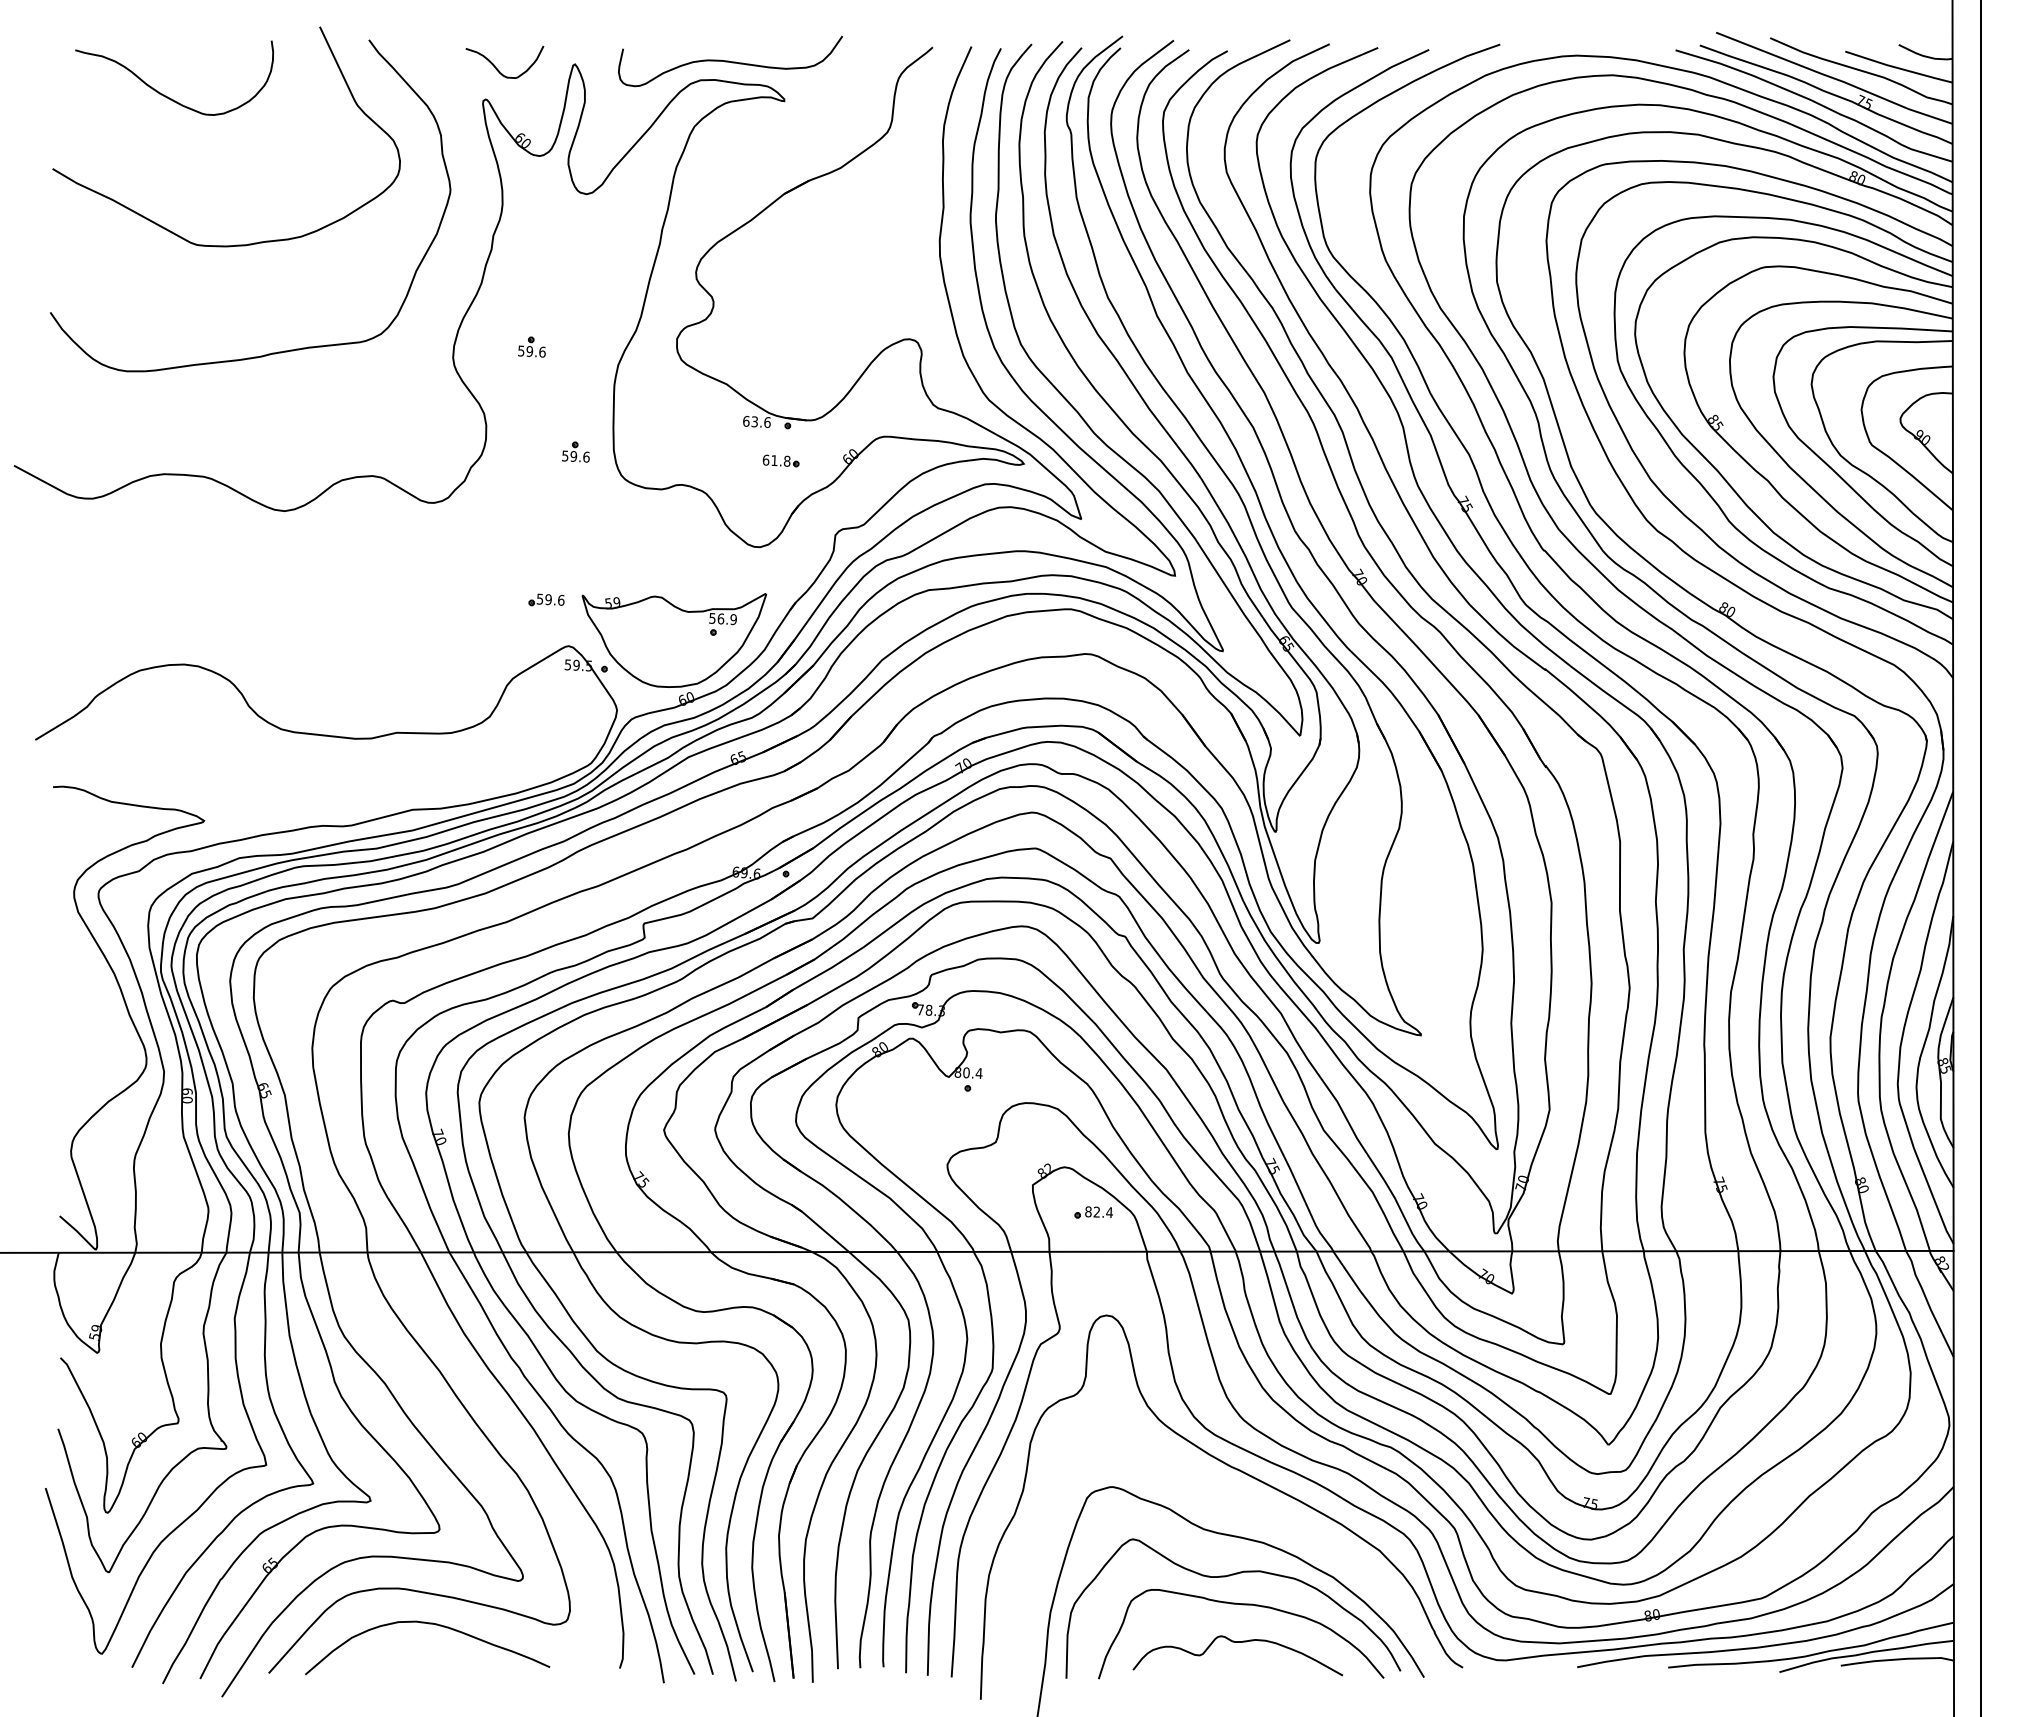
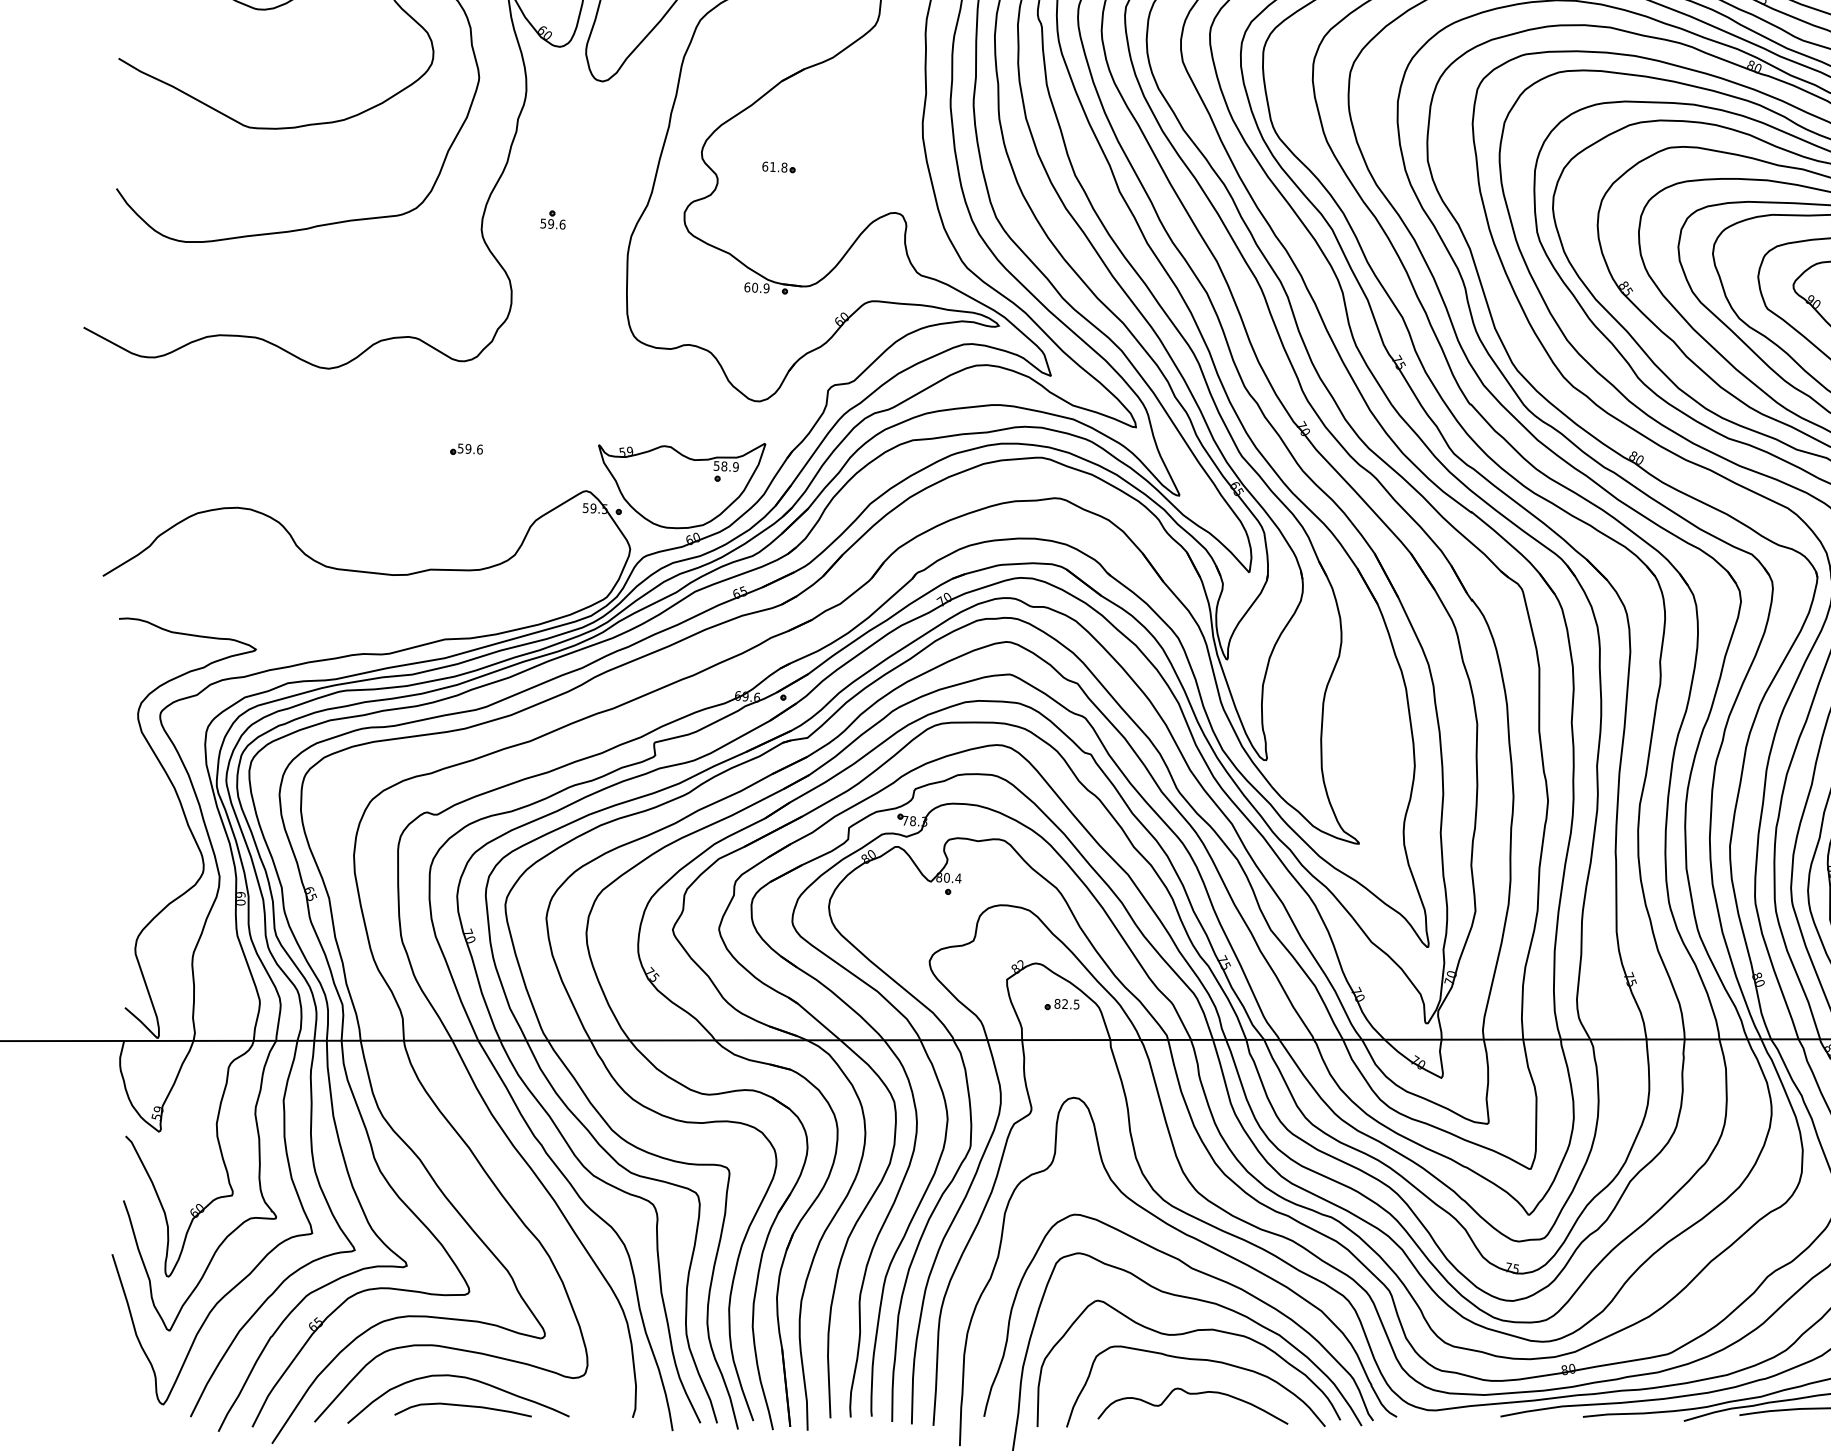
text: (760, 421) -> (760, 287), 63.6 -> 60.9
part: (575, 451) -> (592, 314), removed
part: (780, 460) -> (778, 166), moved
part: (546, 599) -> (466, 448), moved
text: (720, 618) -> (723, 466), 56.9 -> 58.9
text: (1109, 1212) -> (1076, 1004), 82.4 -> 82.5
curve: (1240, 1506) -> (1195, 1270), added
curve: (433, 1656) -> (463, 1406), added

